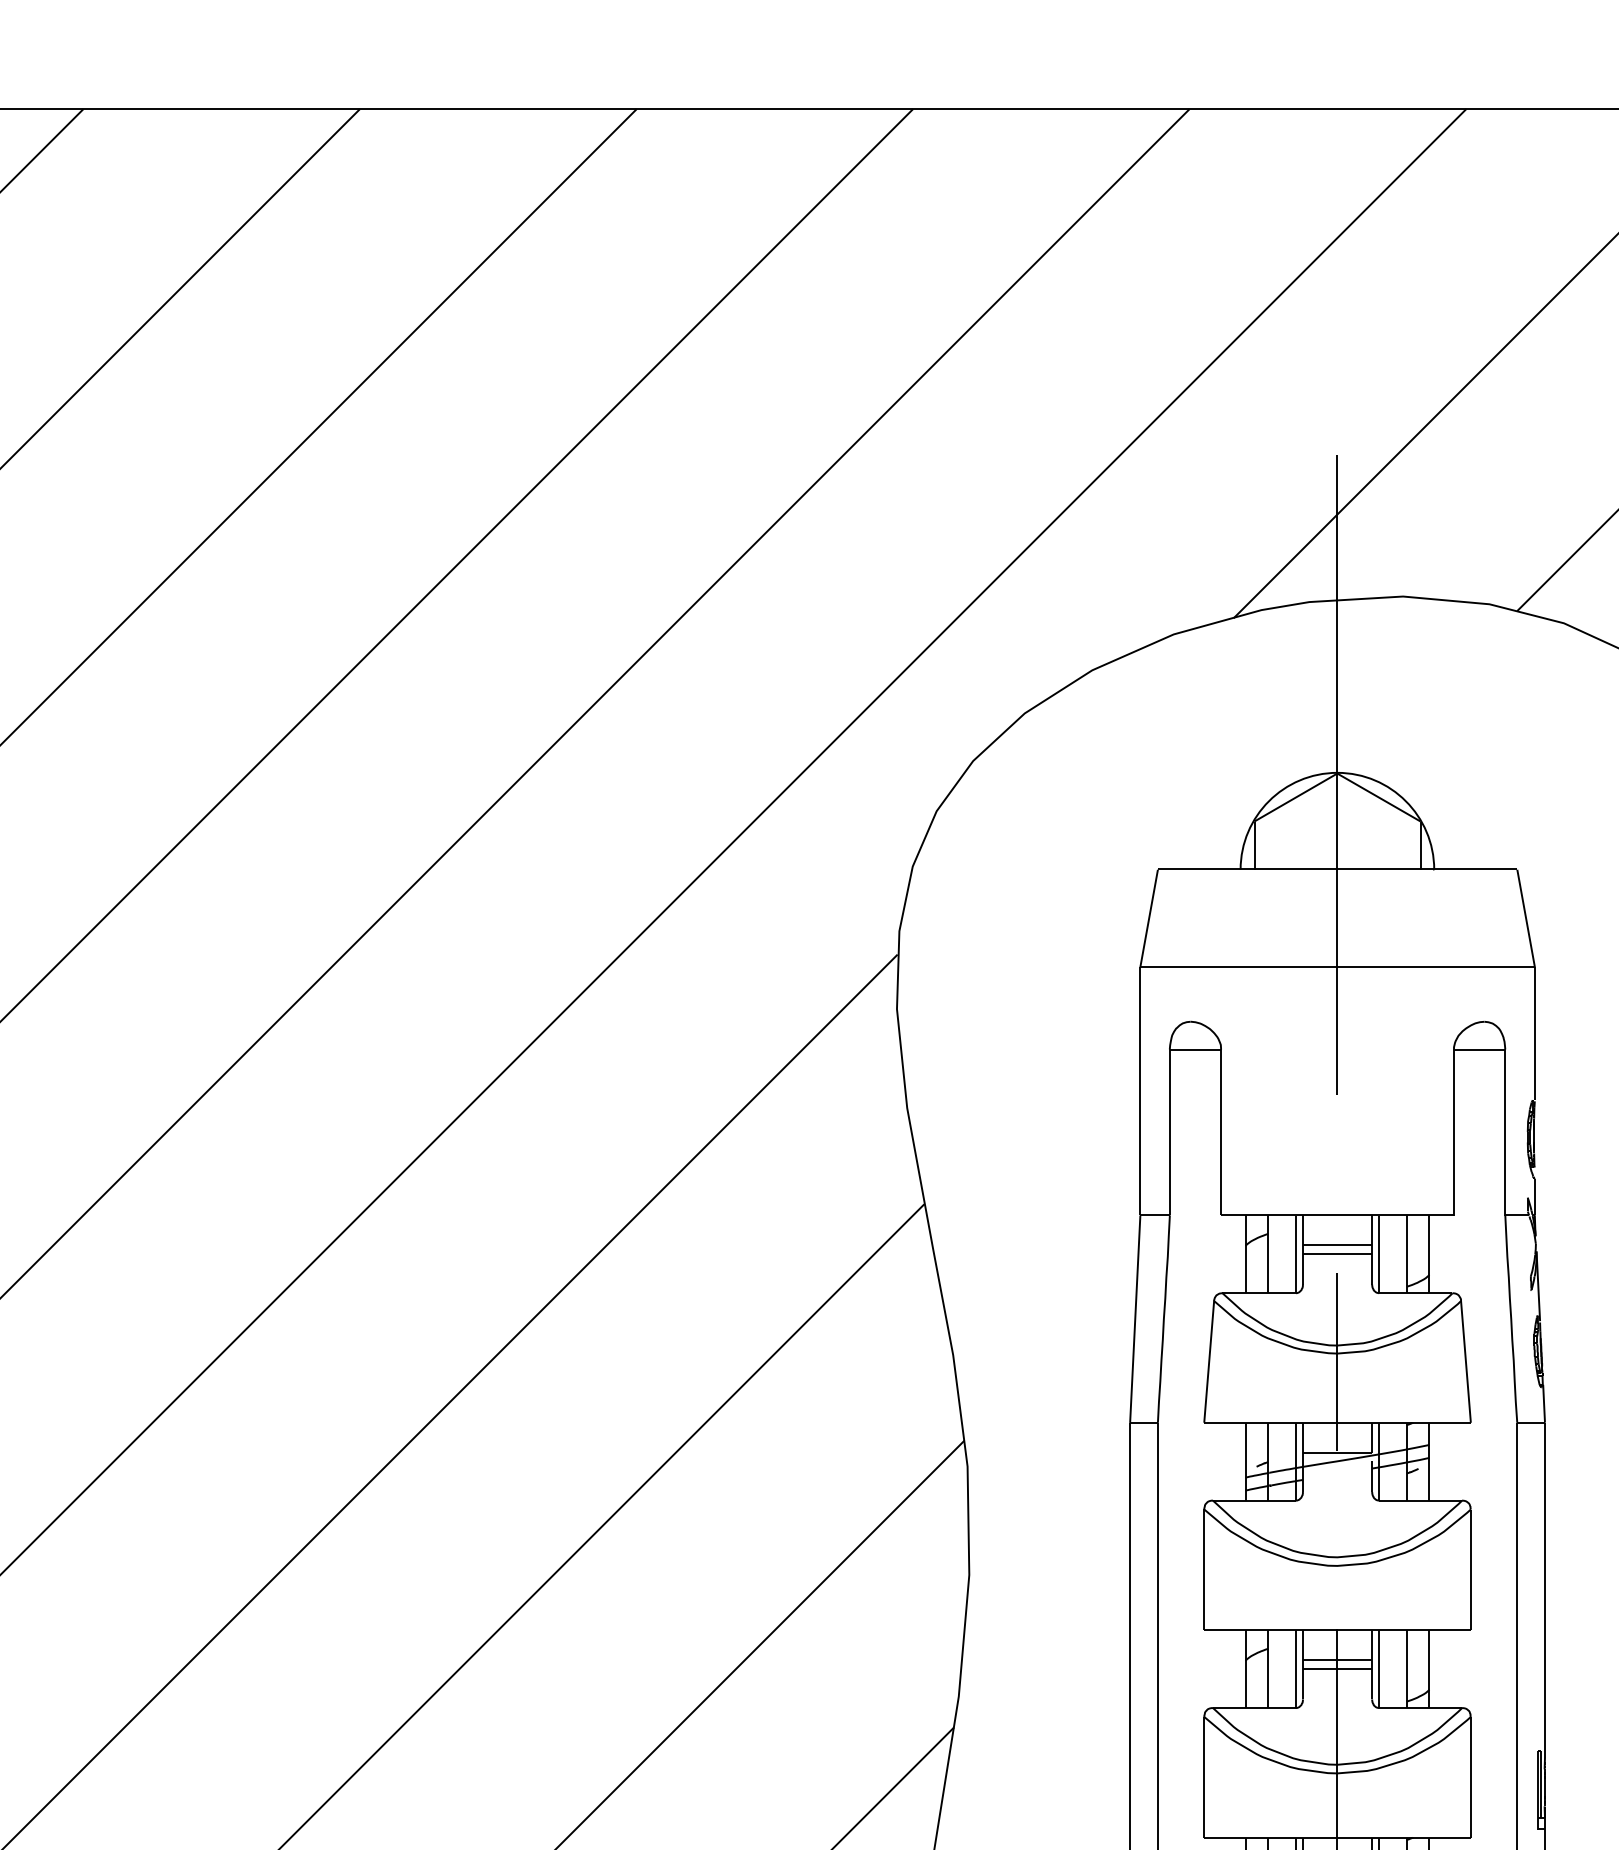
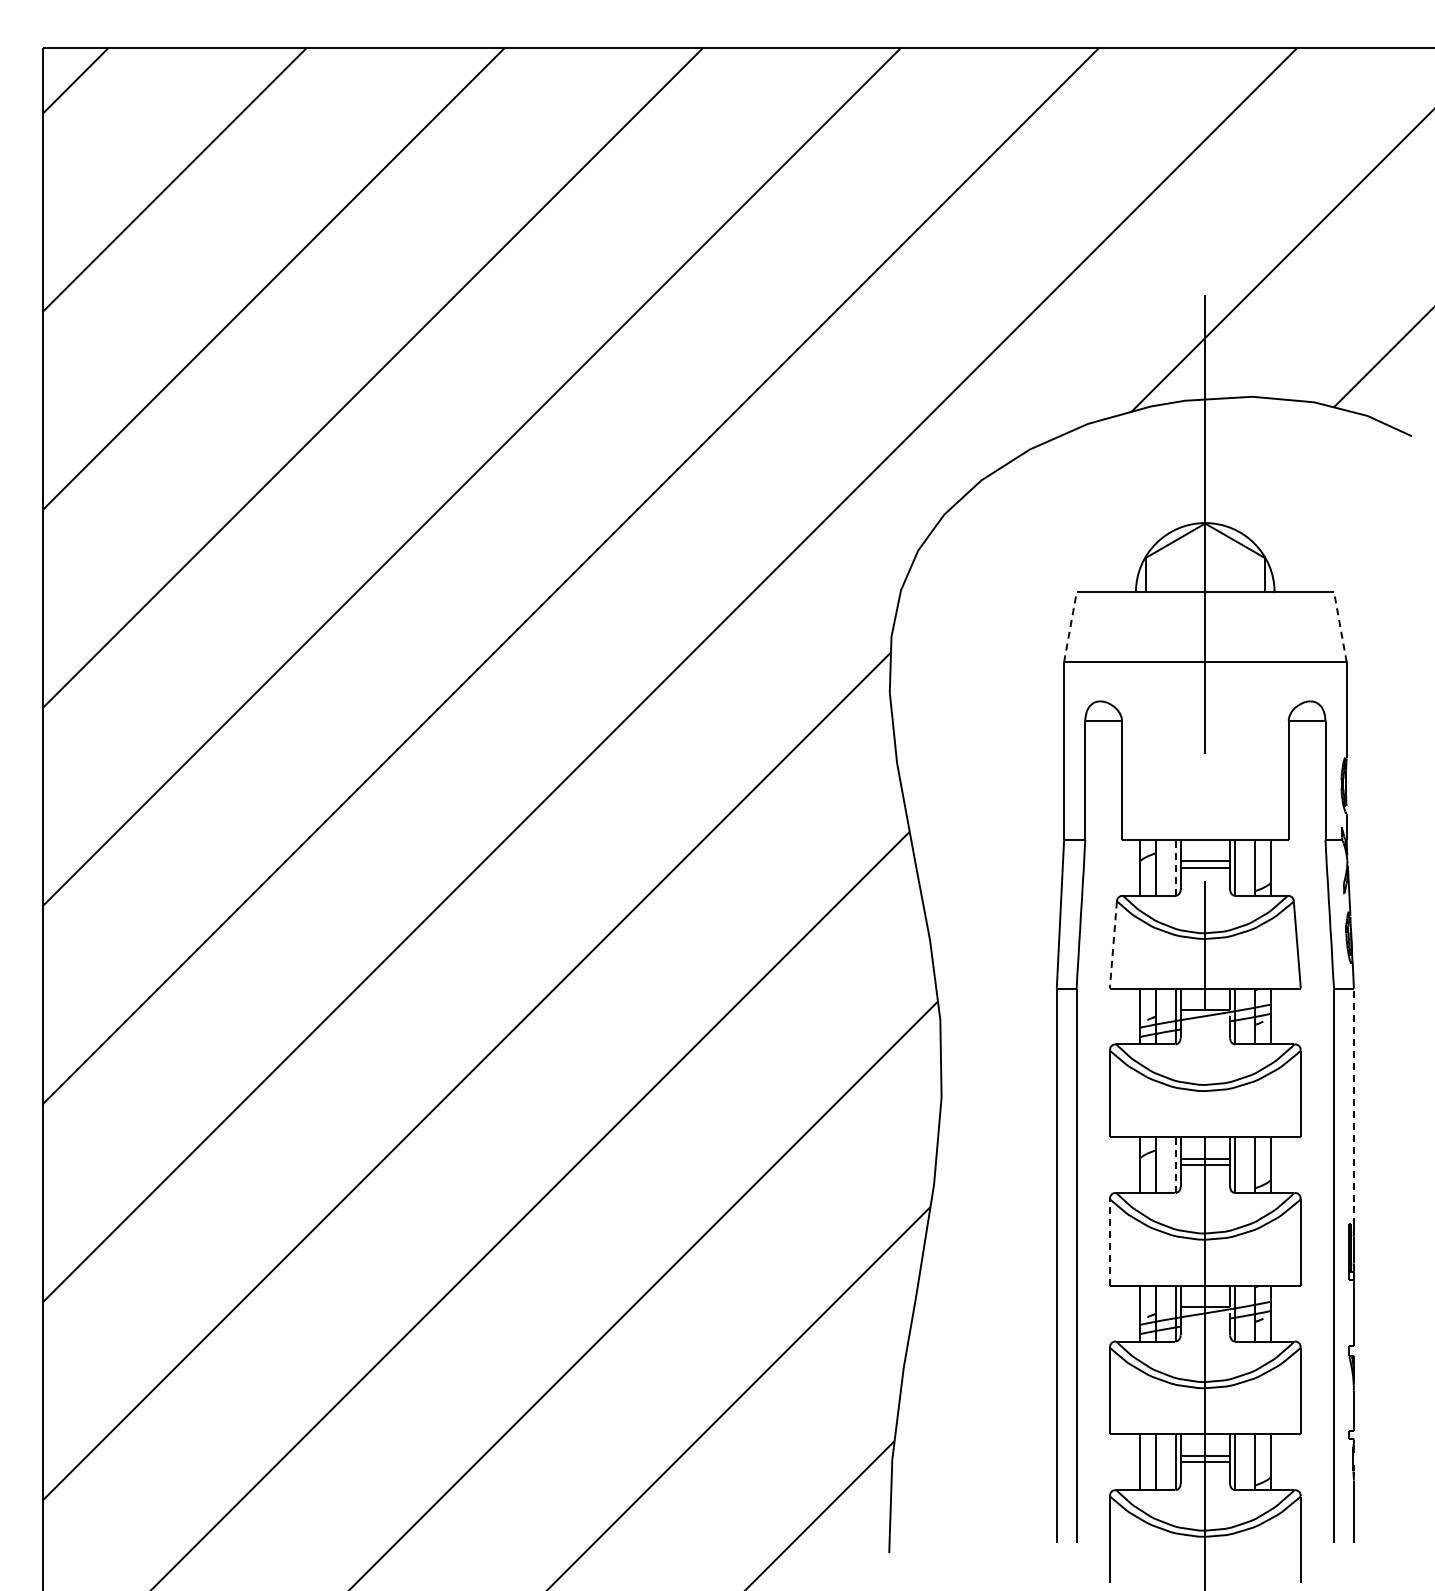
line: (1149, 917) -> (1070, 626), solid -> dashed
line: (1526, 917) -> (1340, 626), solid -> dashed
line: (1295, 1255) -> (1175, 868), solid -> dashed
line: (1209, 1361) -> (1113, 944), solid -> dashed
line: (1544, 1587) -> (1353, 1106), solid -> dashed
line: (1295, 1669) -> (1175, 1165), solid -> dashed
line: (1203, 1775) -> (1109, 1241), solid -> dashed

